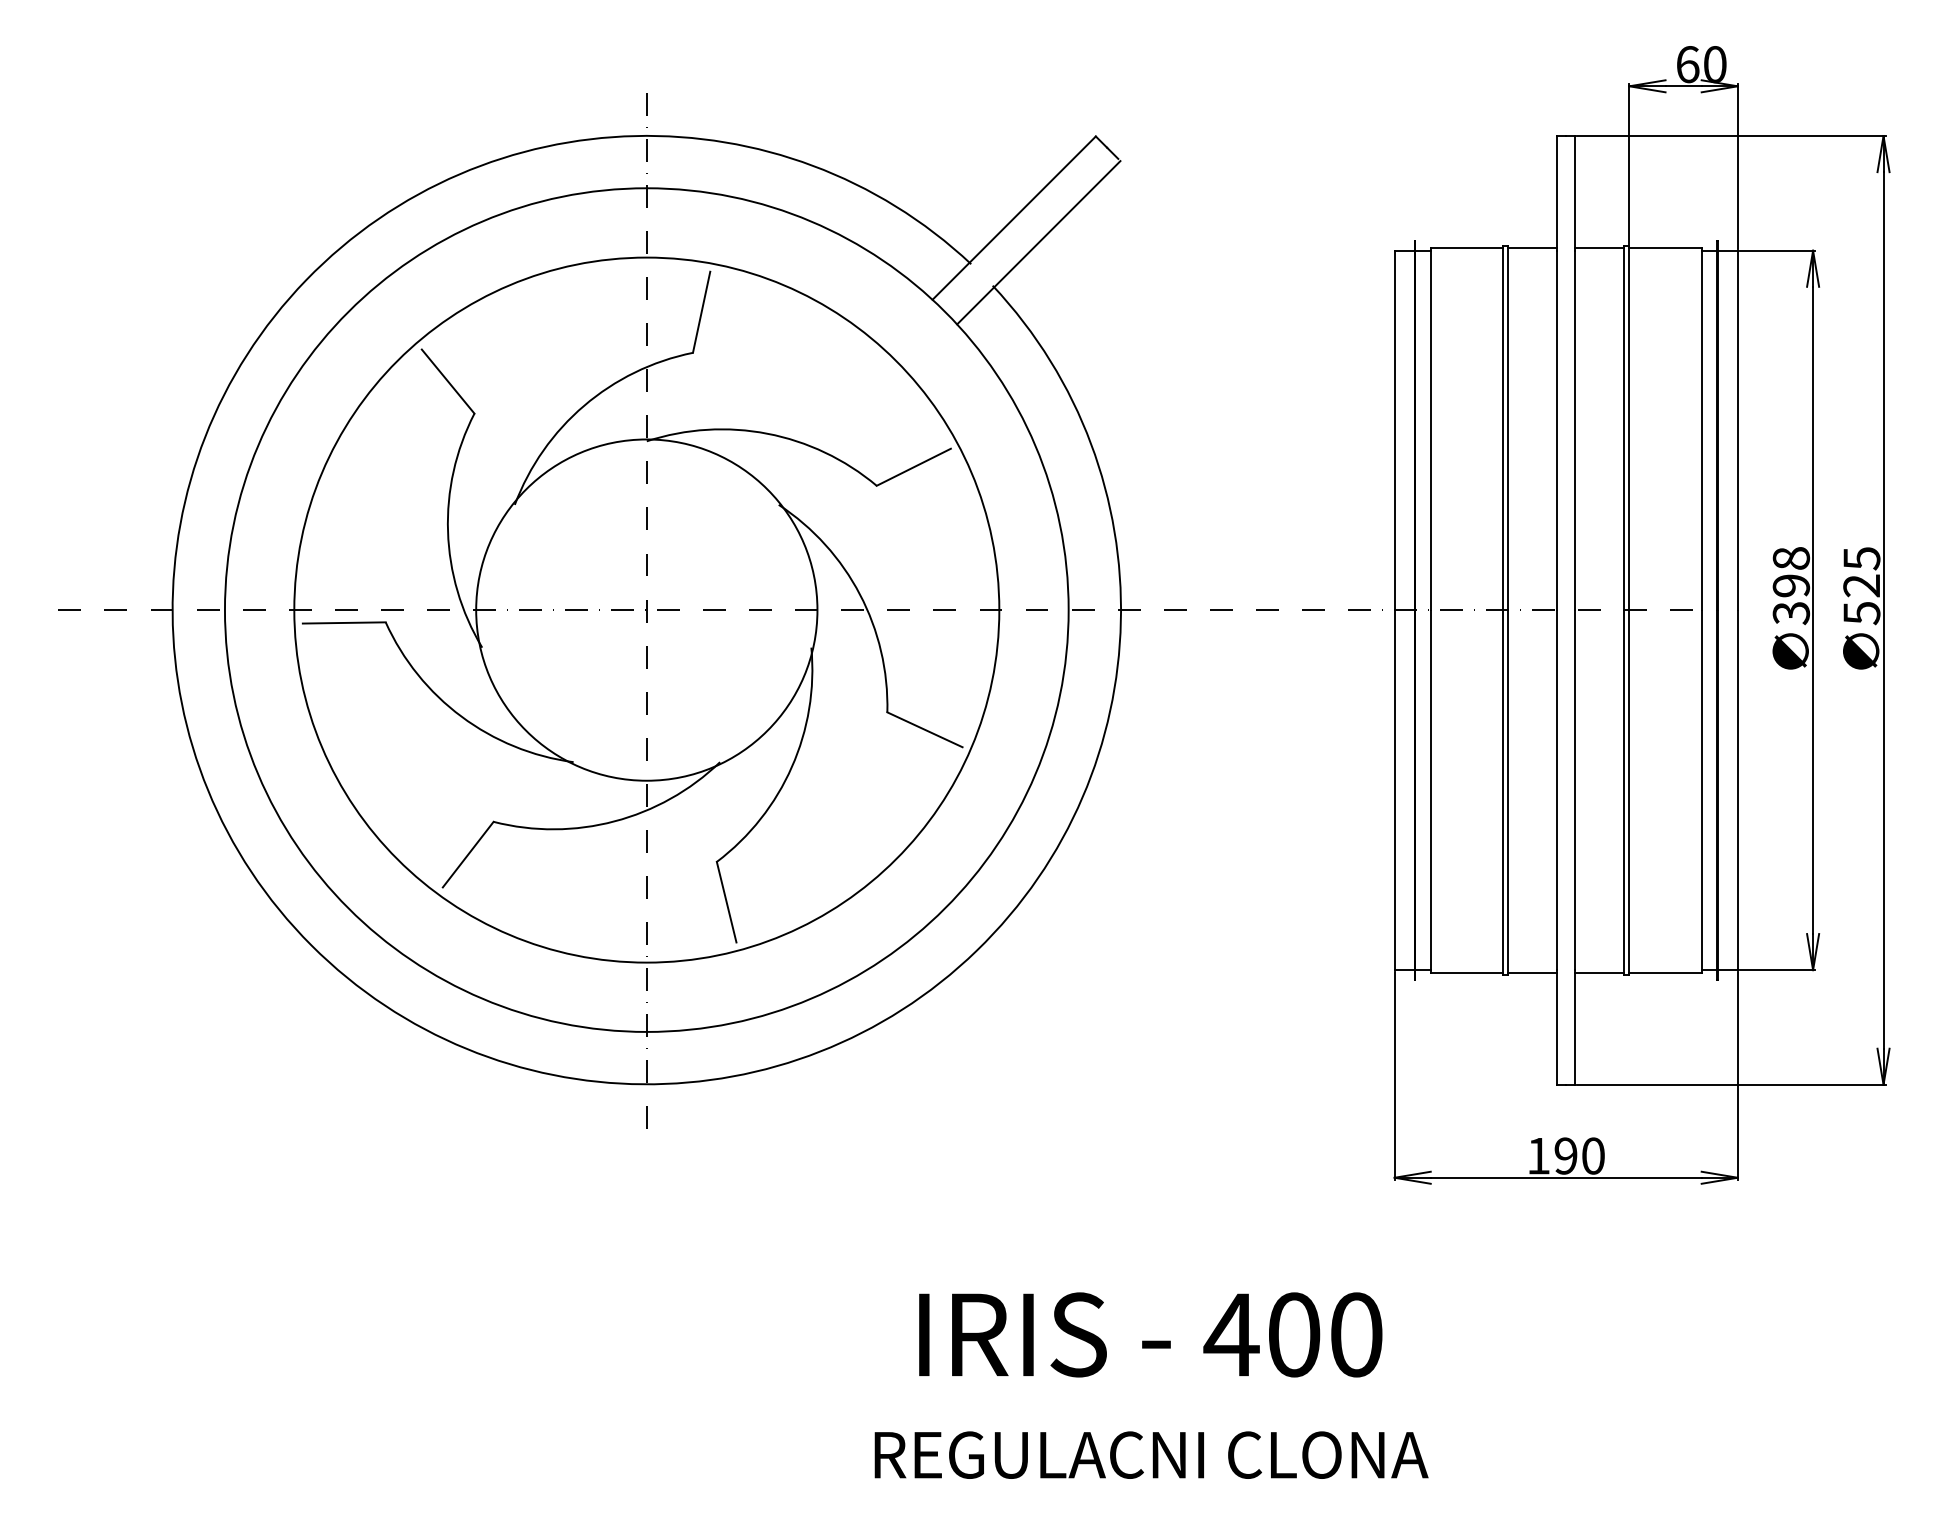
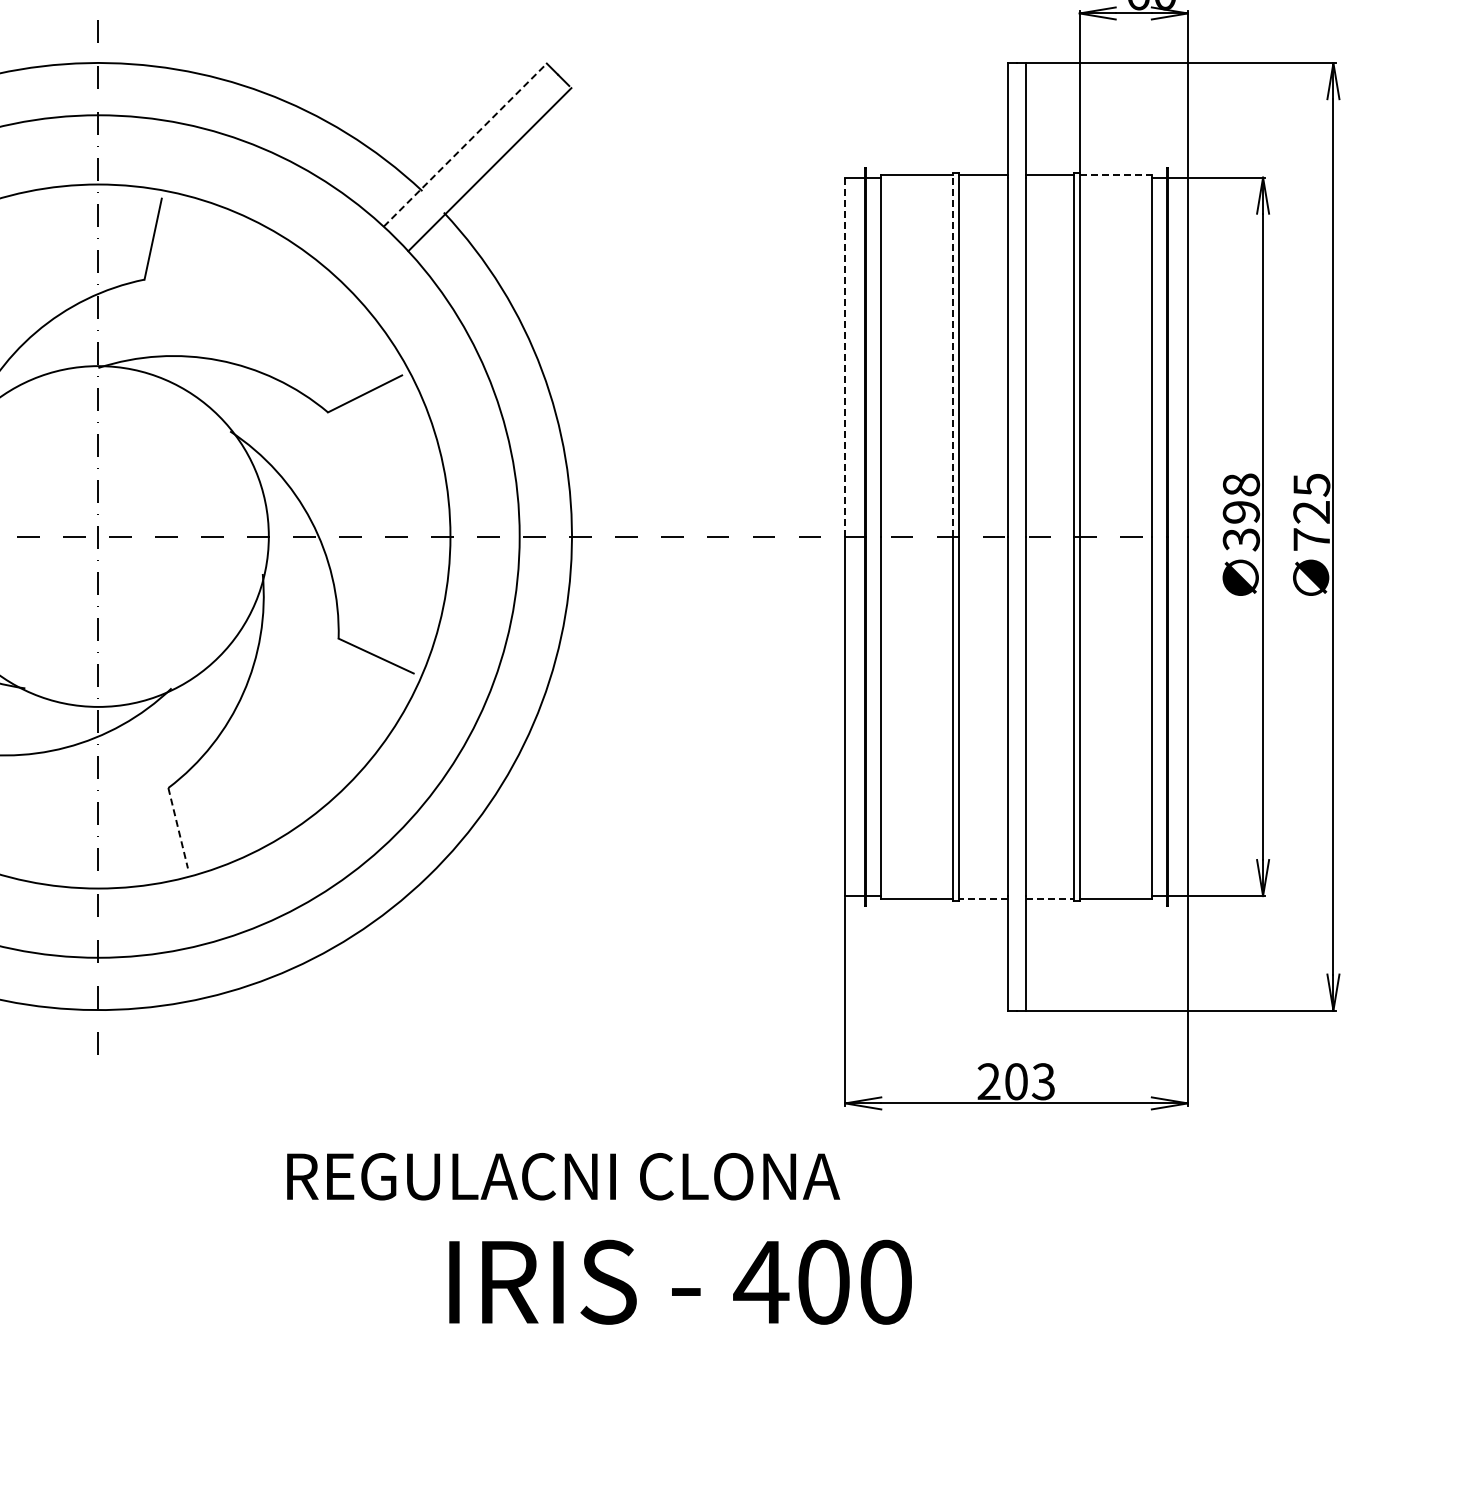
line: (1014, 217) -> (465, 144), solid -> dashed
line: (1666, 248) -> (1116, 175), solid -> dashed
line: (1503, 428) -> (953, 355), solid -> dashed
line: (1394, 430) -> (845, 357), solid -> dashed
text: (1861, 613) -> (1311, 539), 525 -> 725
line: (726, 902) -> (178, 828), solid -> dashed
line: (1532, 972) -> (982, 898), solid -> dashed
line: (1600, 972) -> (1050, 898), solid -> dashed
text: (1565, 1155) -> (1015, 1081), 190 -> 203
text: (1150, 1334) -> (680, 1281), moved
text: (1151, 1454) -> (563, 1176), moved

